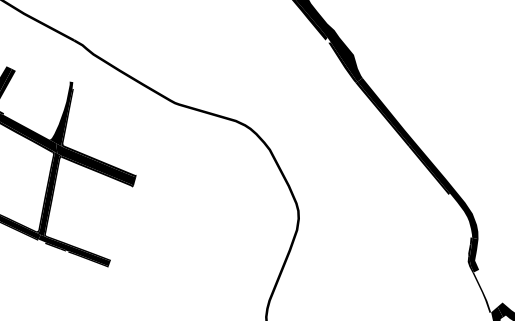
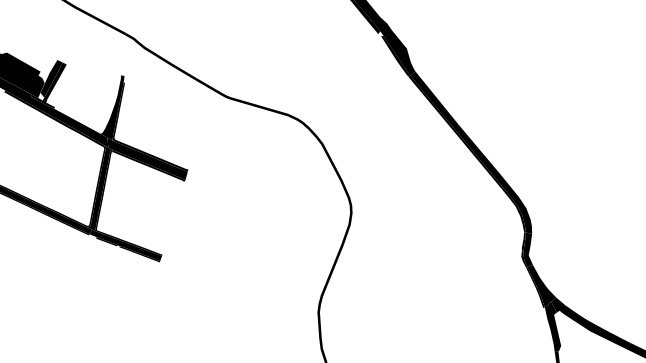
fill: (459, 215) -> (513, 210), added
fill: (487, 290) -> (541, 285), added

